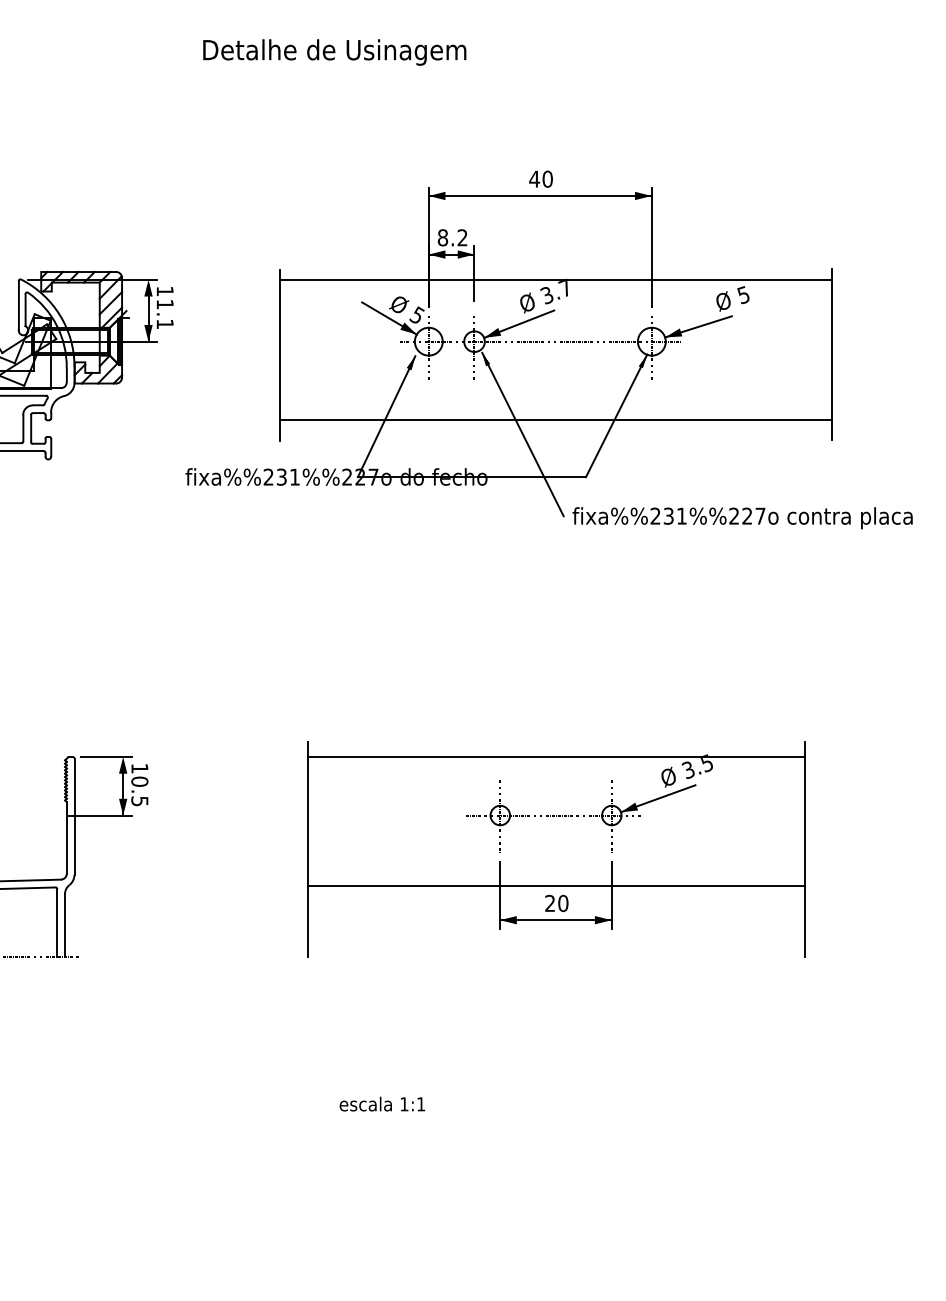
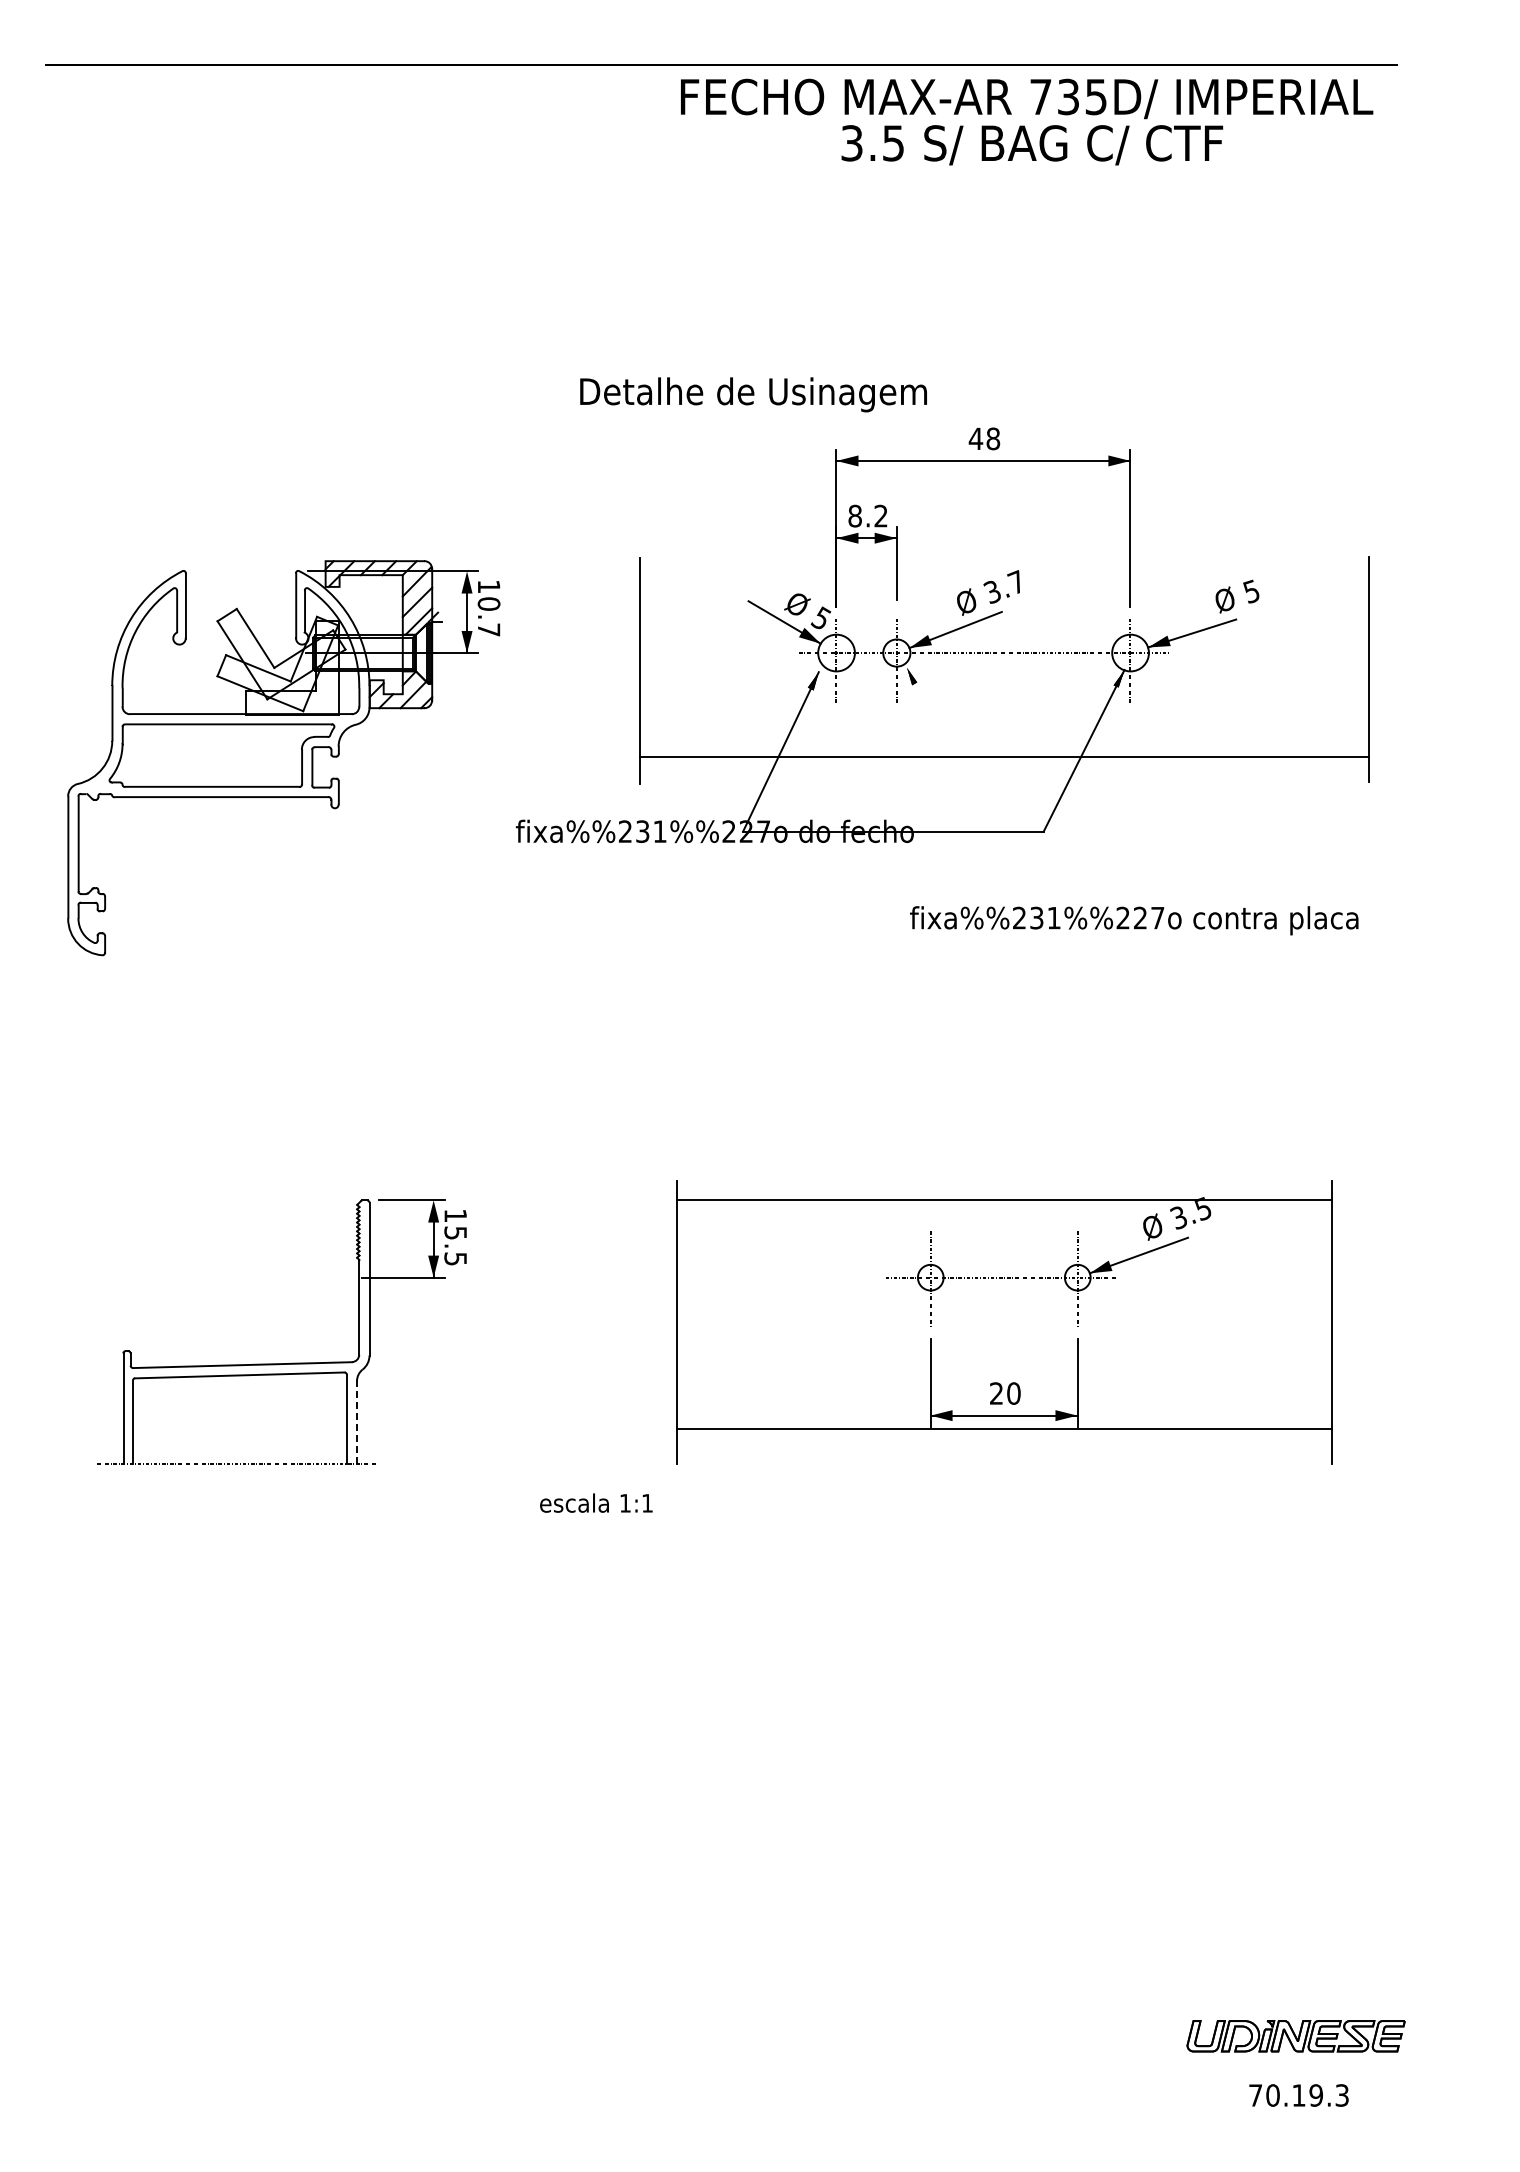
text: (334, 52) -> (753, 394), moved
text: (547, 178) -> (993, 438), 40 -> 48
line: (556, 279) -> (1004, 571), removed
text: (164, 313) -> (488, 616), 11.1 -> 10.7
line: (522, 434) -> (960, 775), removed
text: (742, 518) -> (1134, 920), moved
text: (139, 781) -> (455, 1232), 10.5 -> 15.5
line: (555, 885) -> (1003, 1429), moved
line: (65, 924) -> (357, 1421), solid -> dashed
text: (382, 1103) -> (596, 1502), moved

